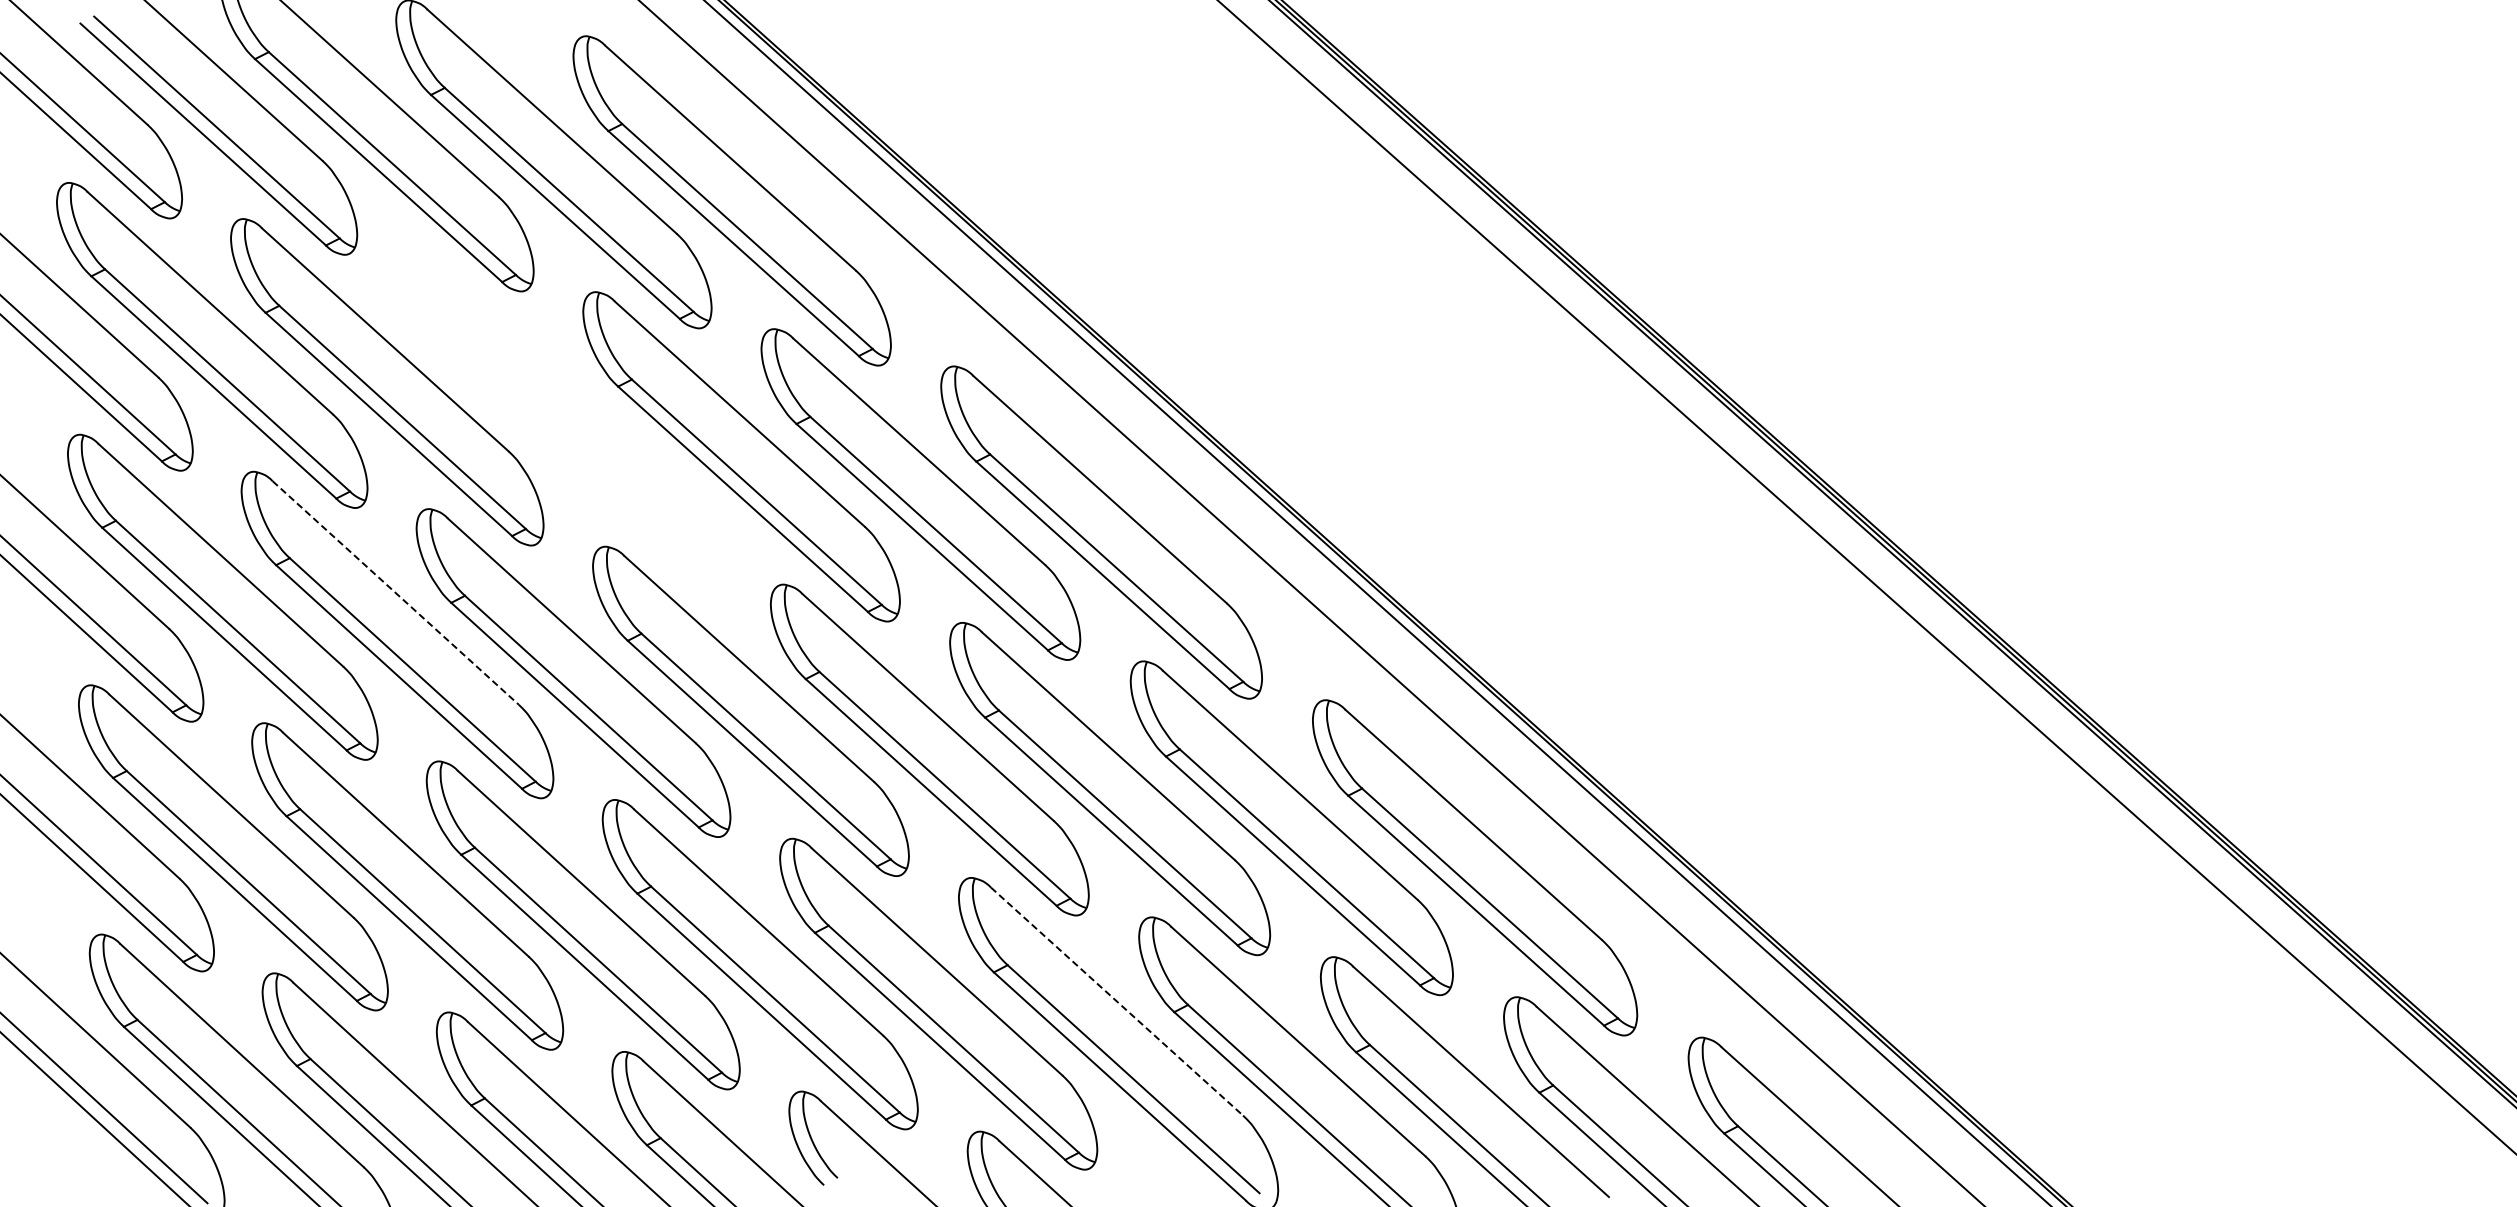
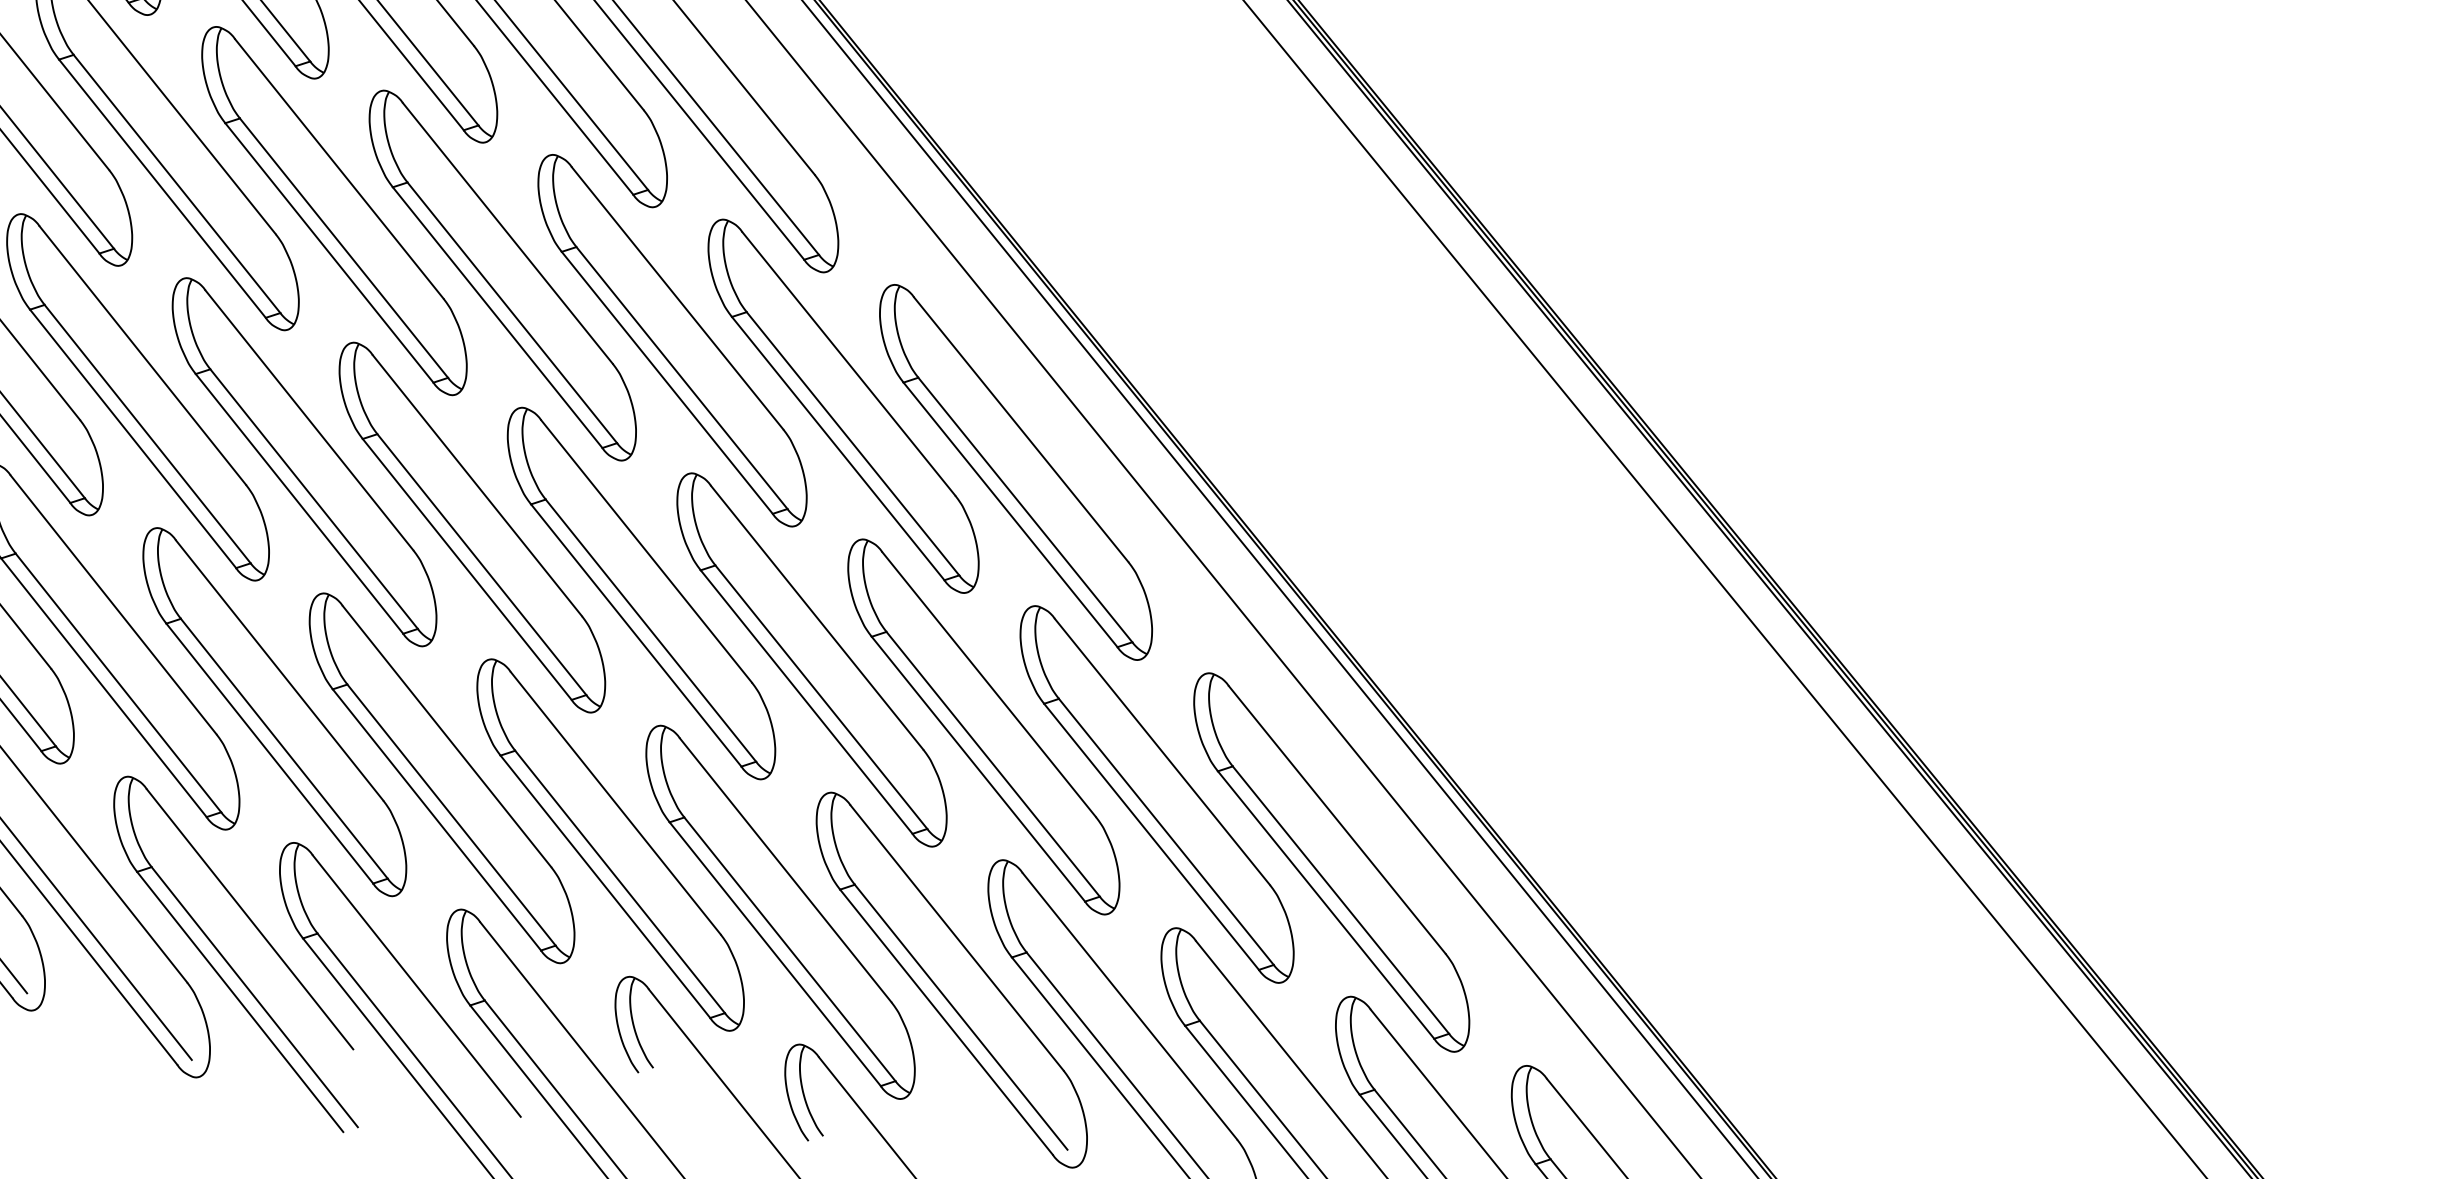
part: (563, 419) -> (502, 275), added
line: (396, 593) -> (310, 421), dashed -> solid
line: (1117, 1001) -> (957, 937), dashed -> solid

